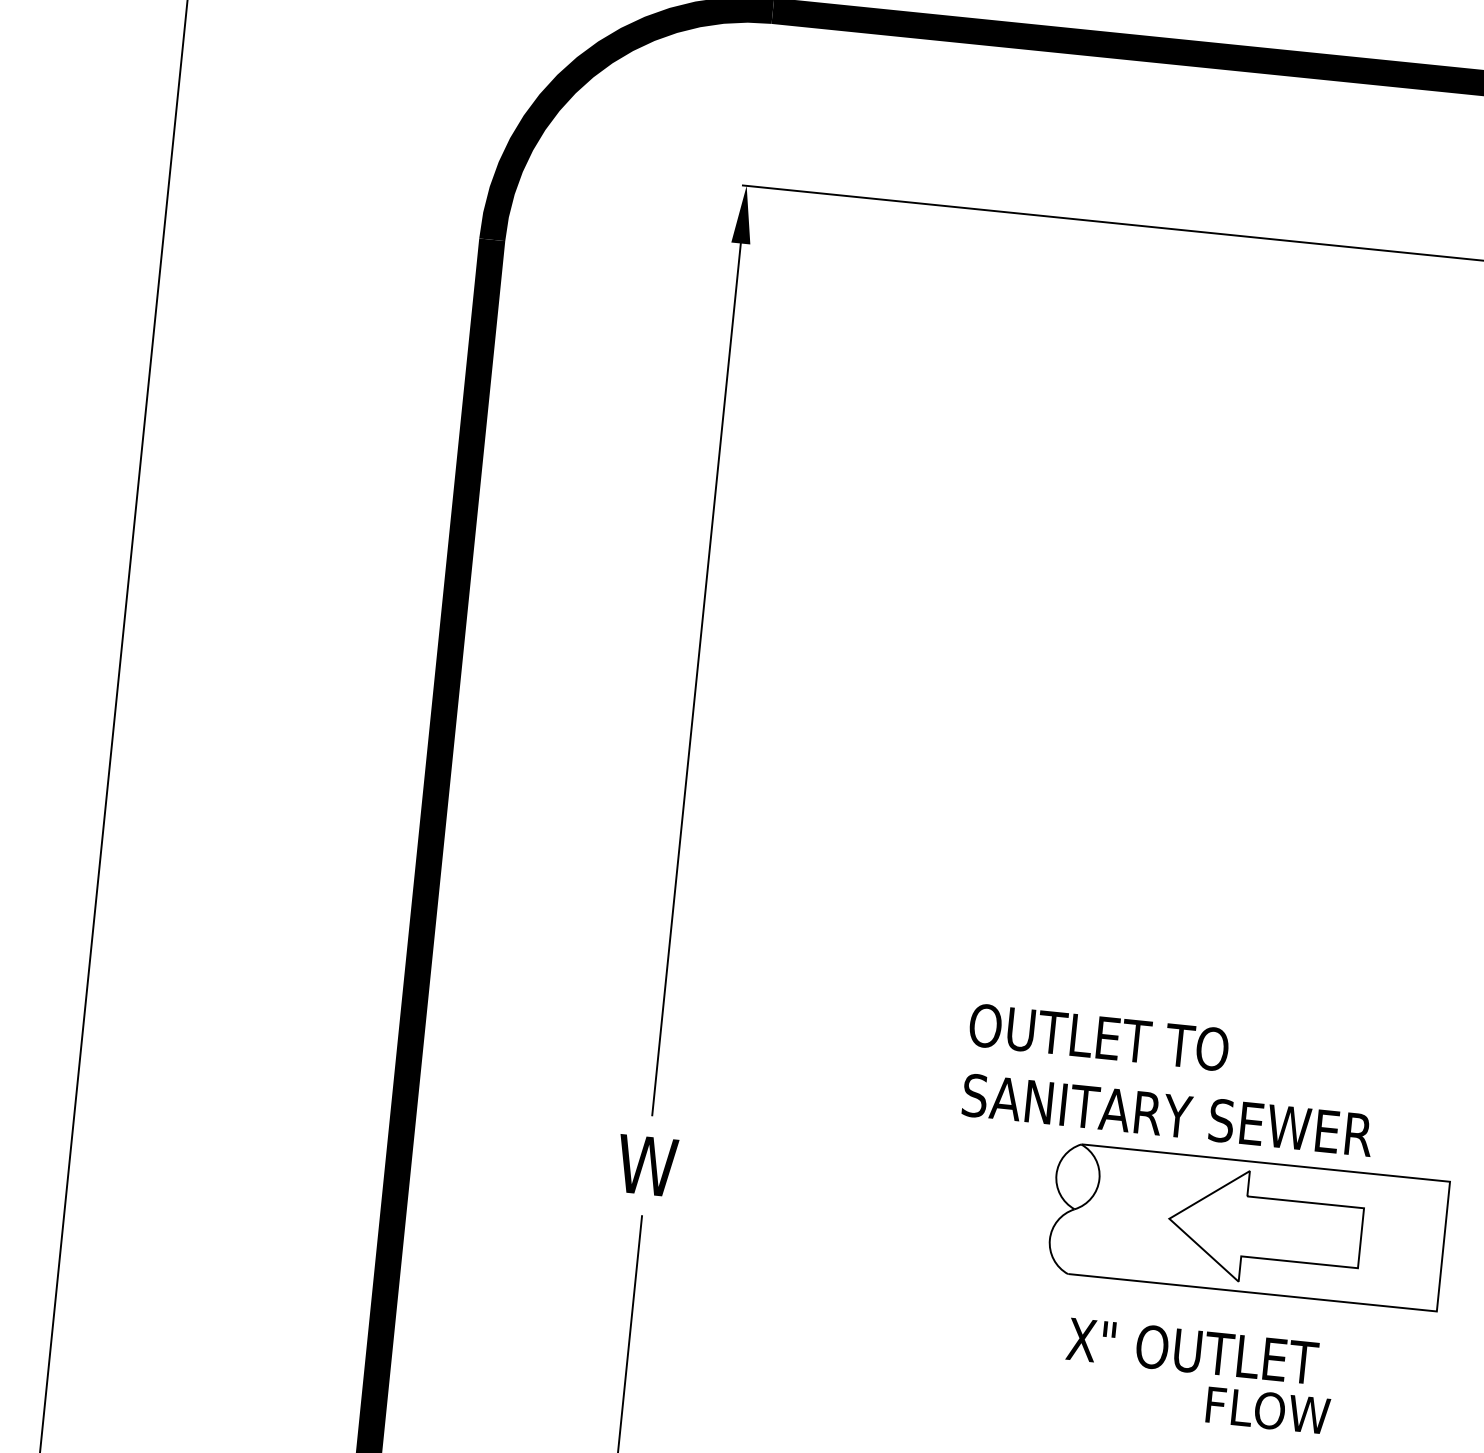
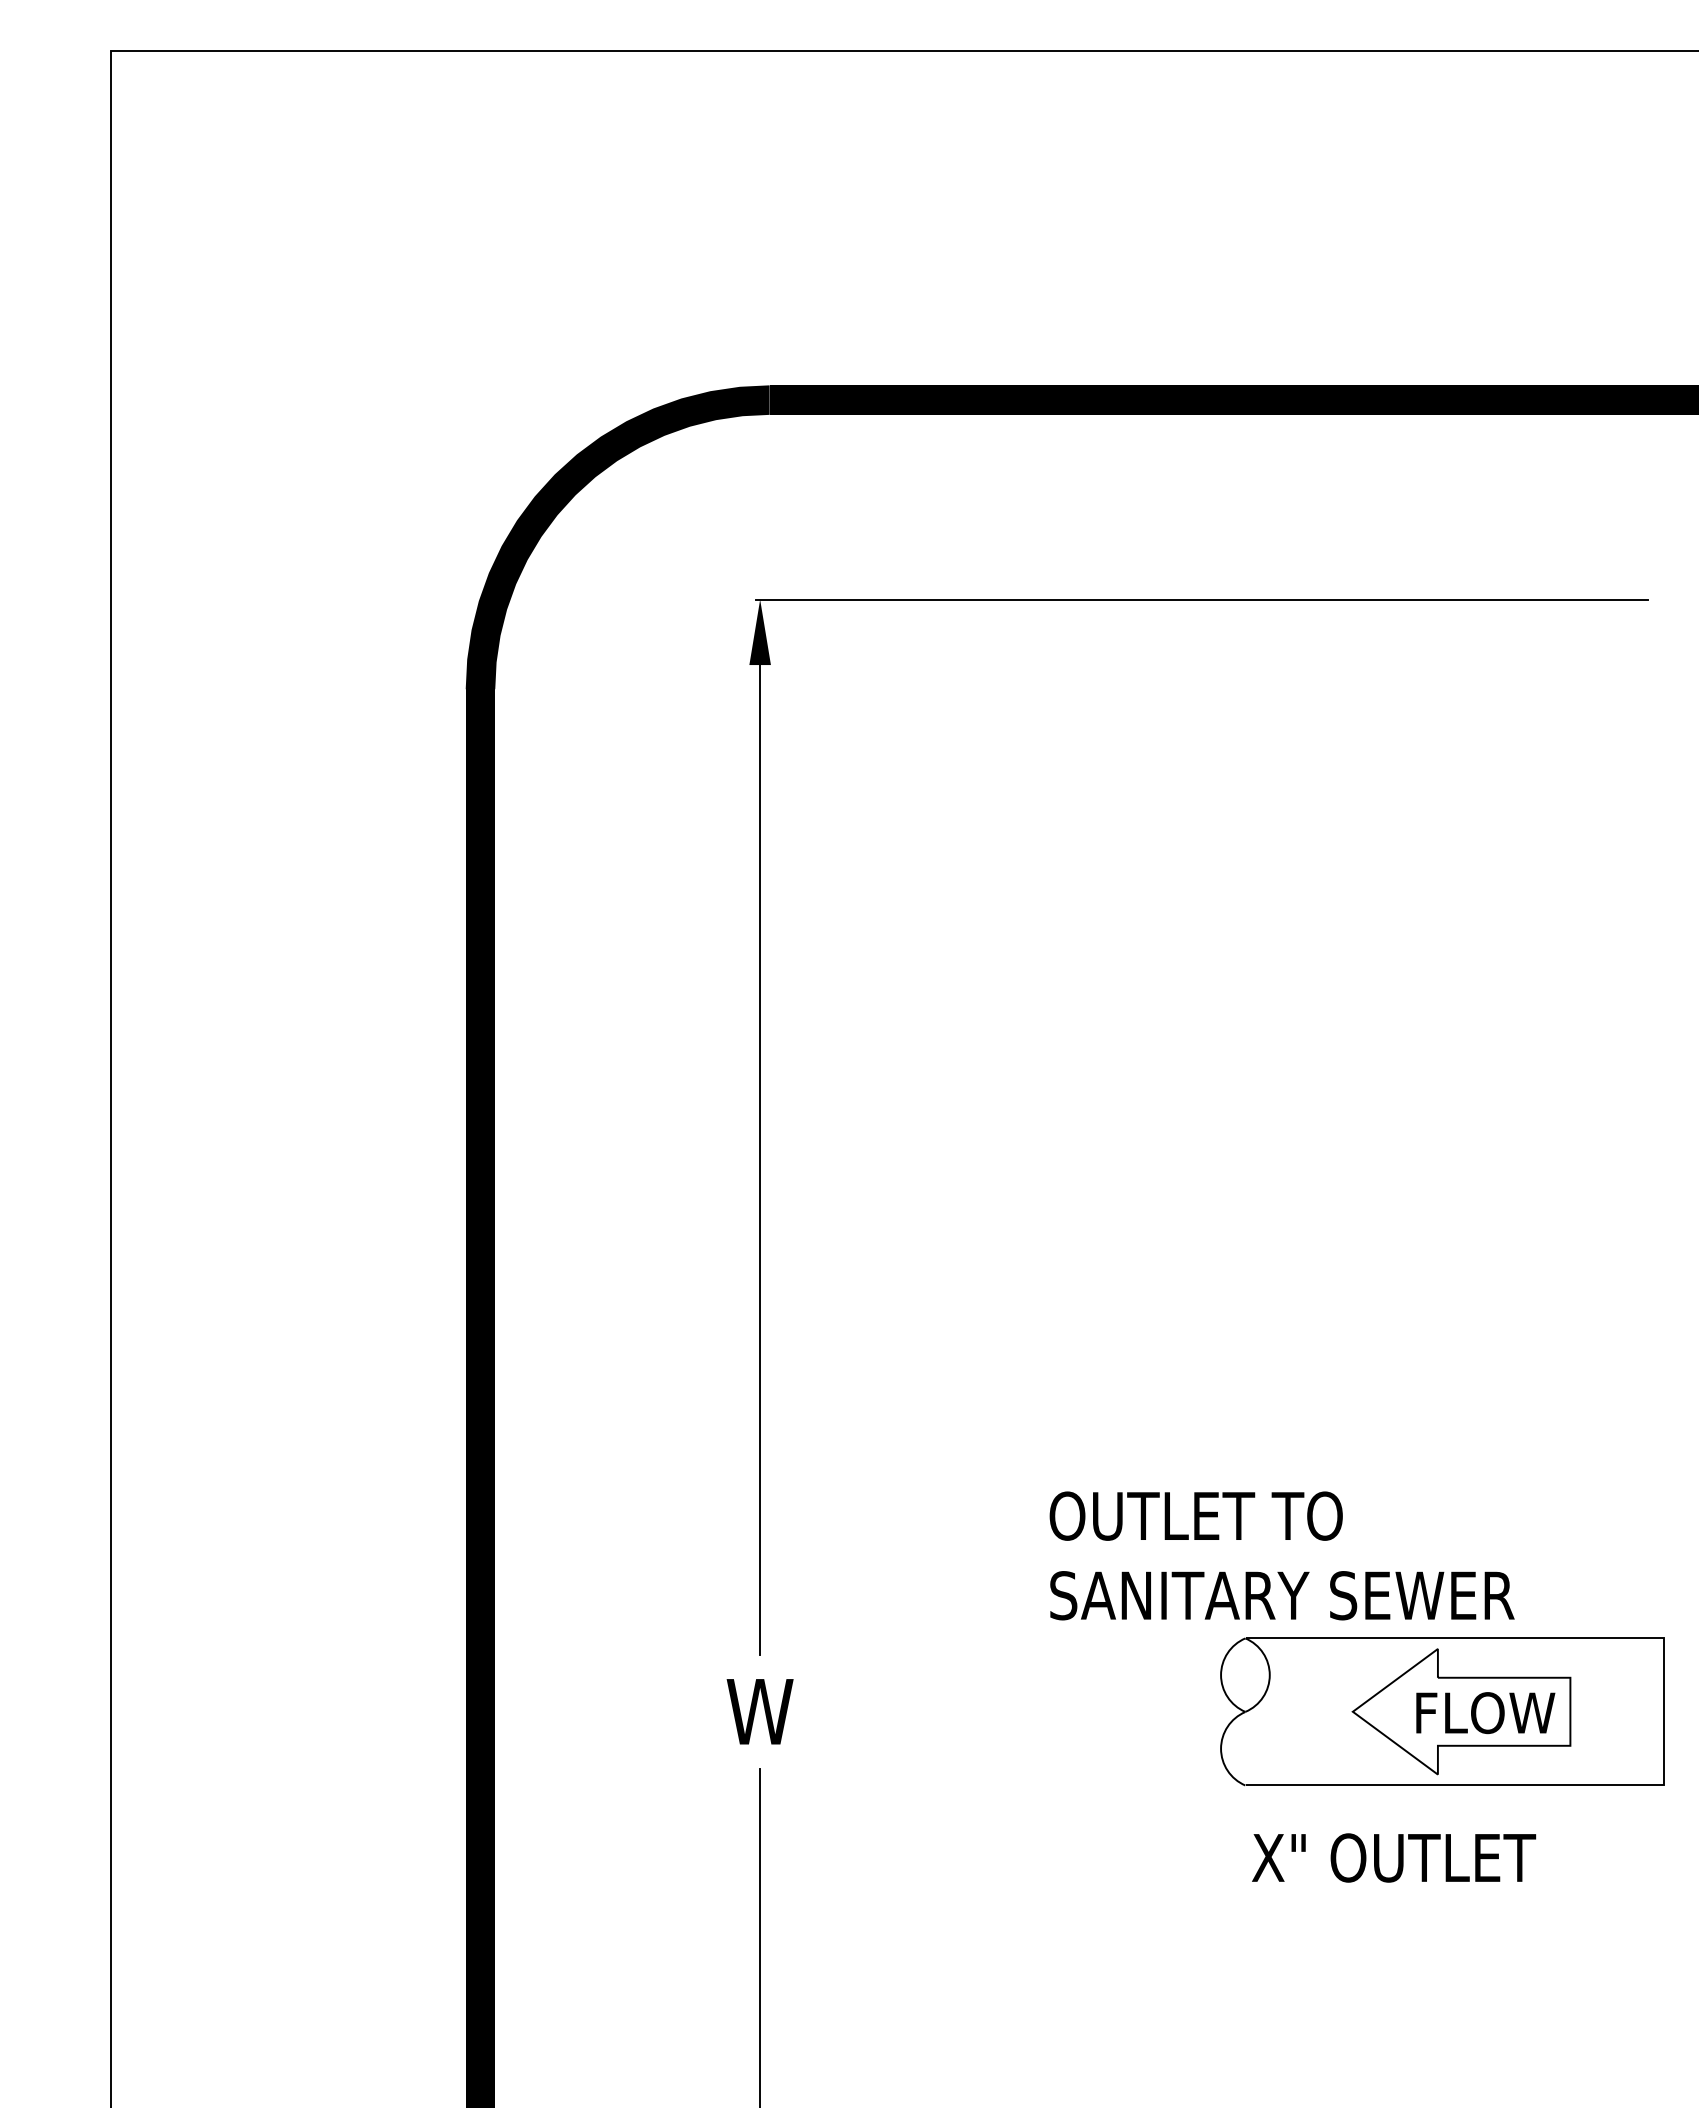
text: (1170, 1079) -> (1281, 1555), moved
text: (1267, 1411) -> (1485, 1713), moved

